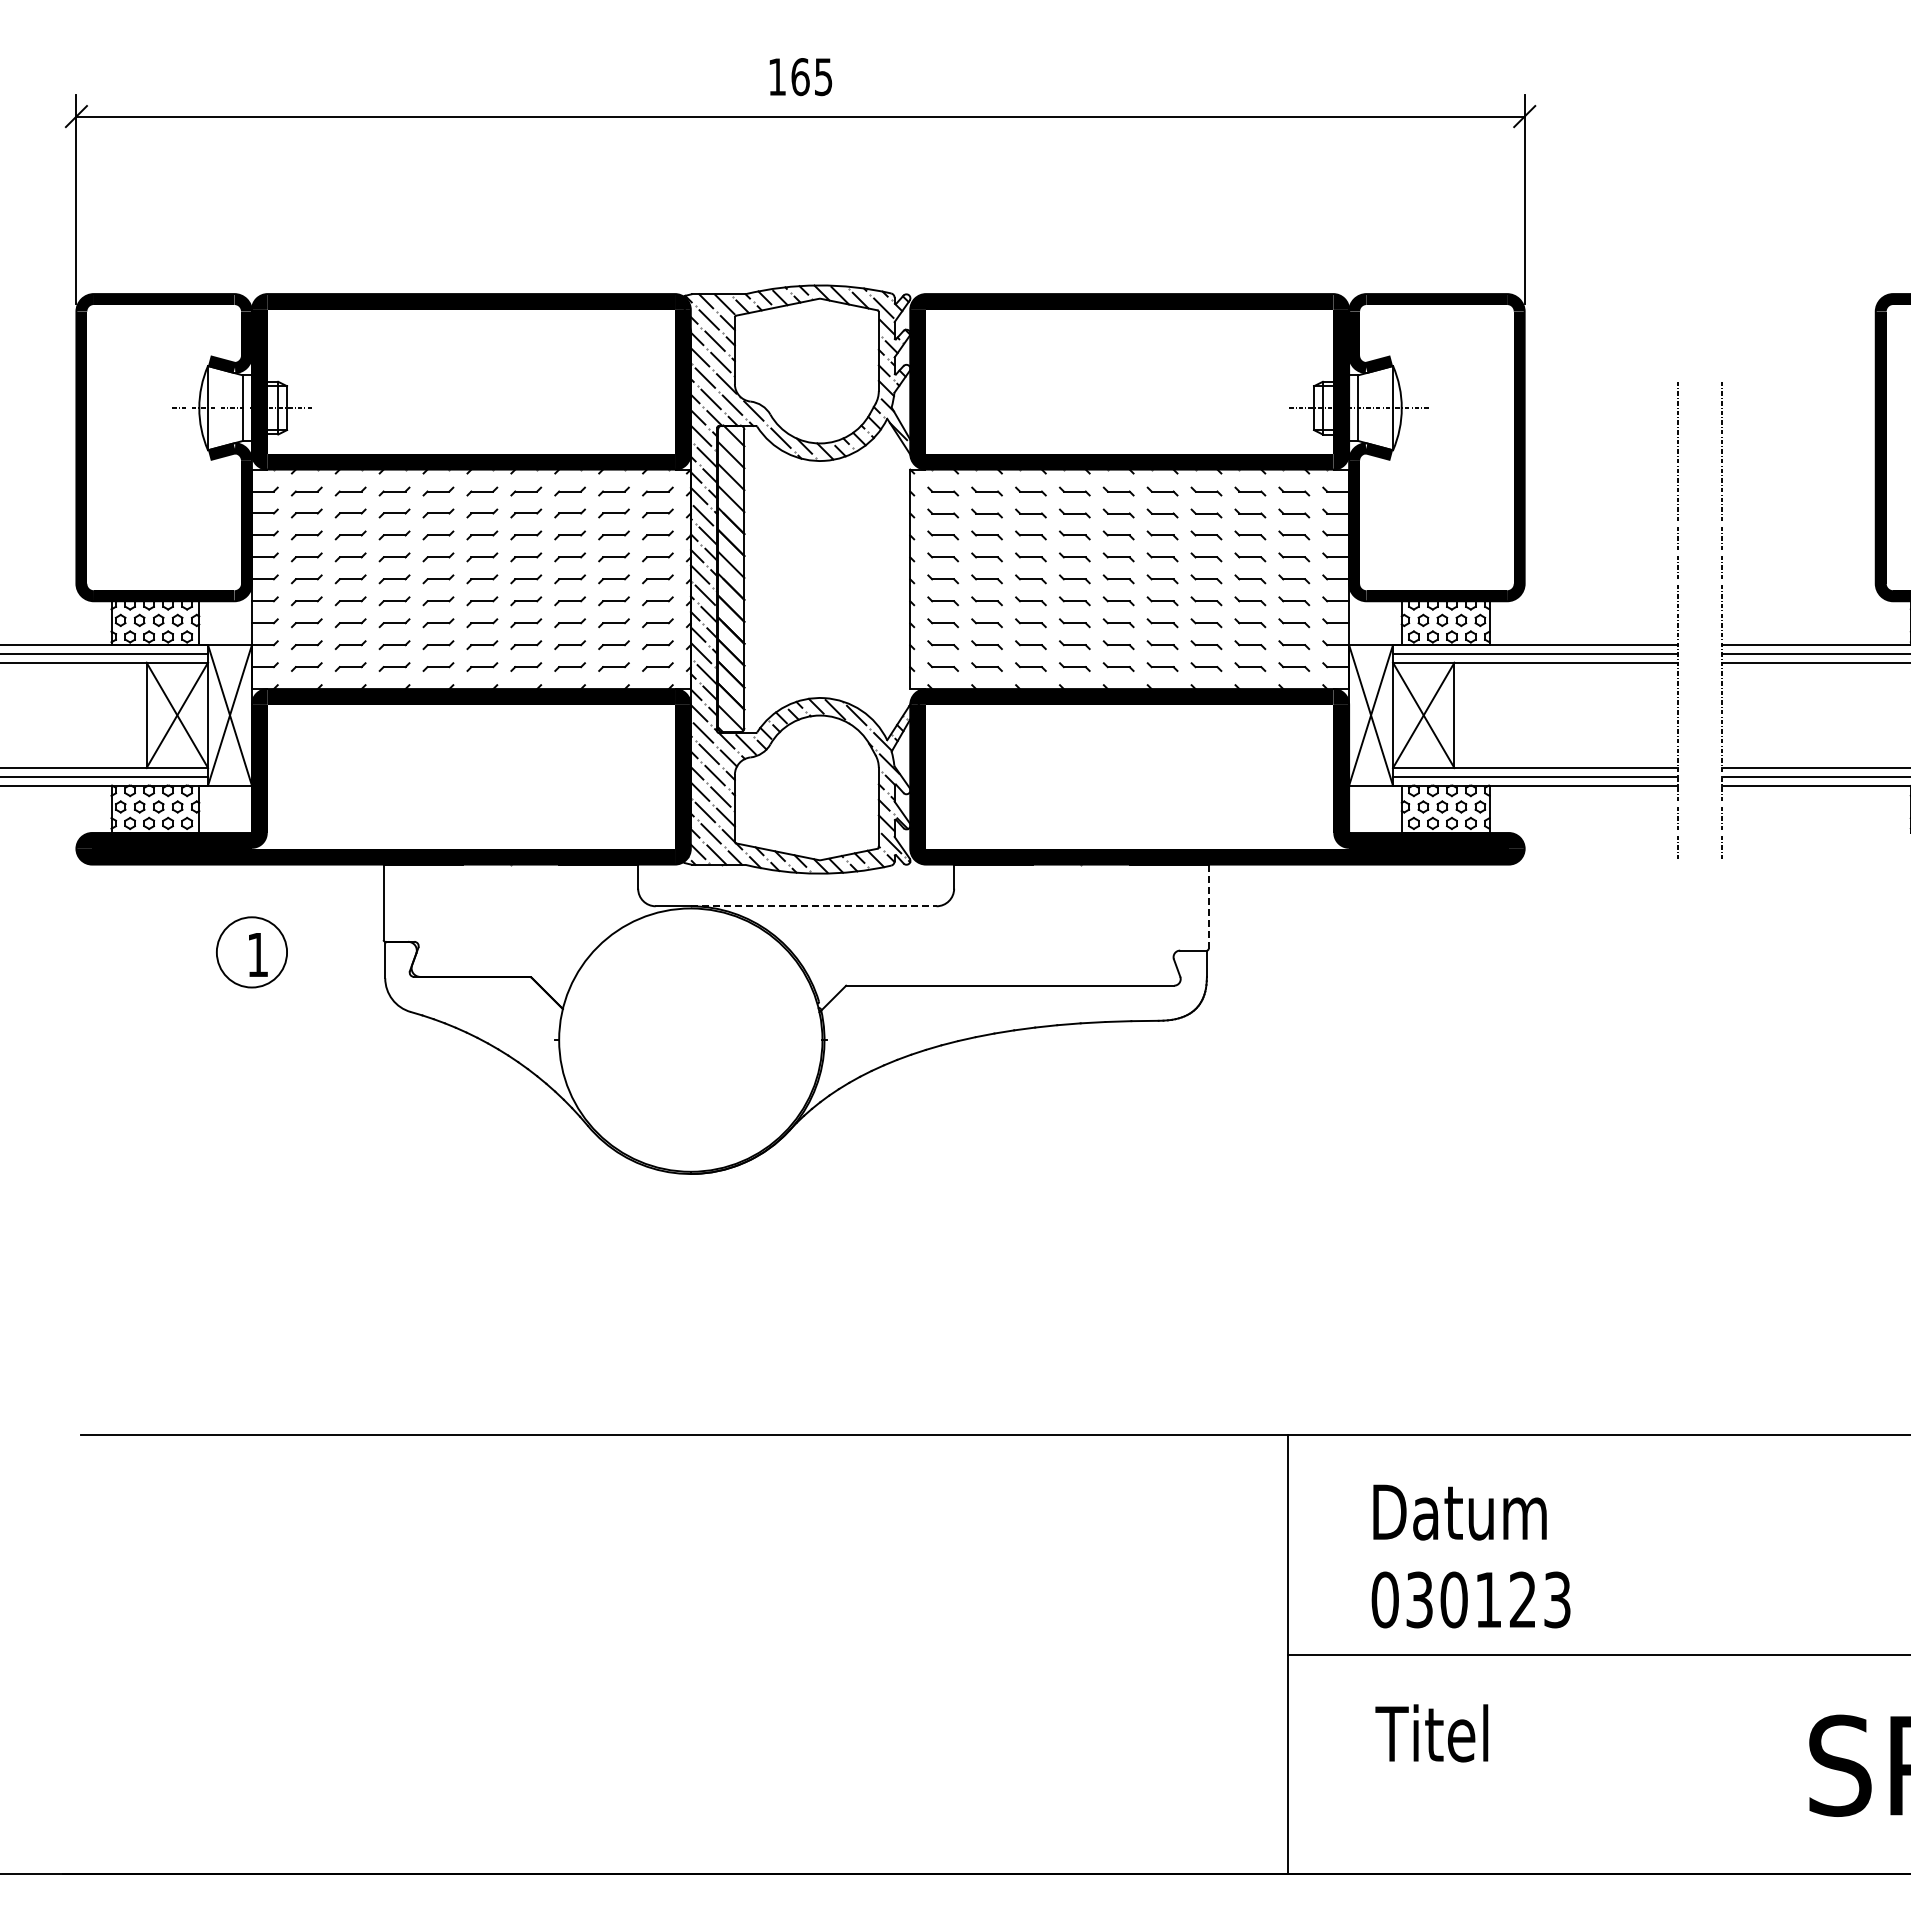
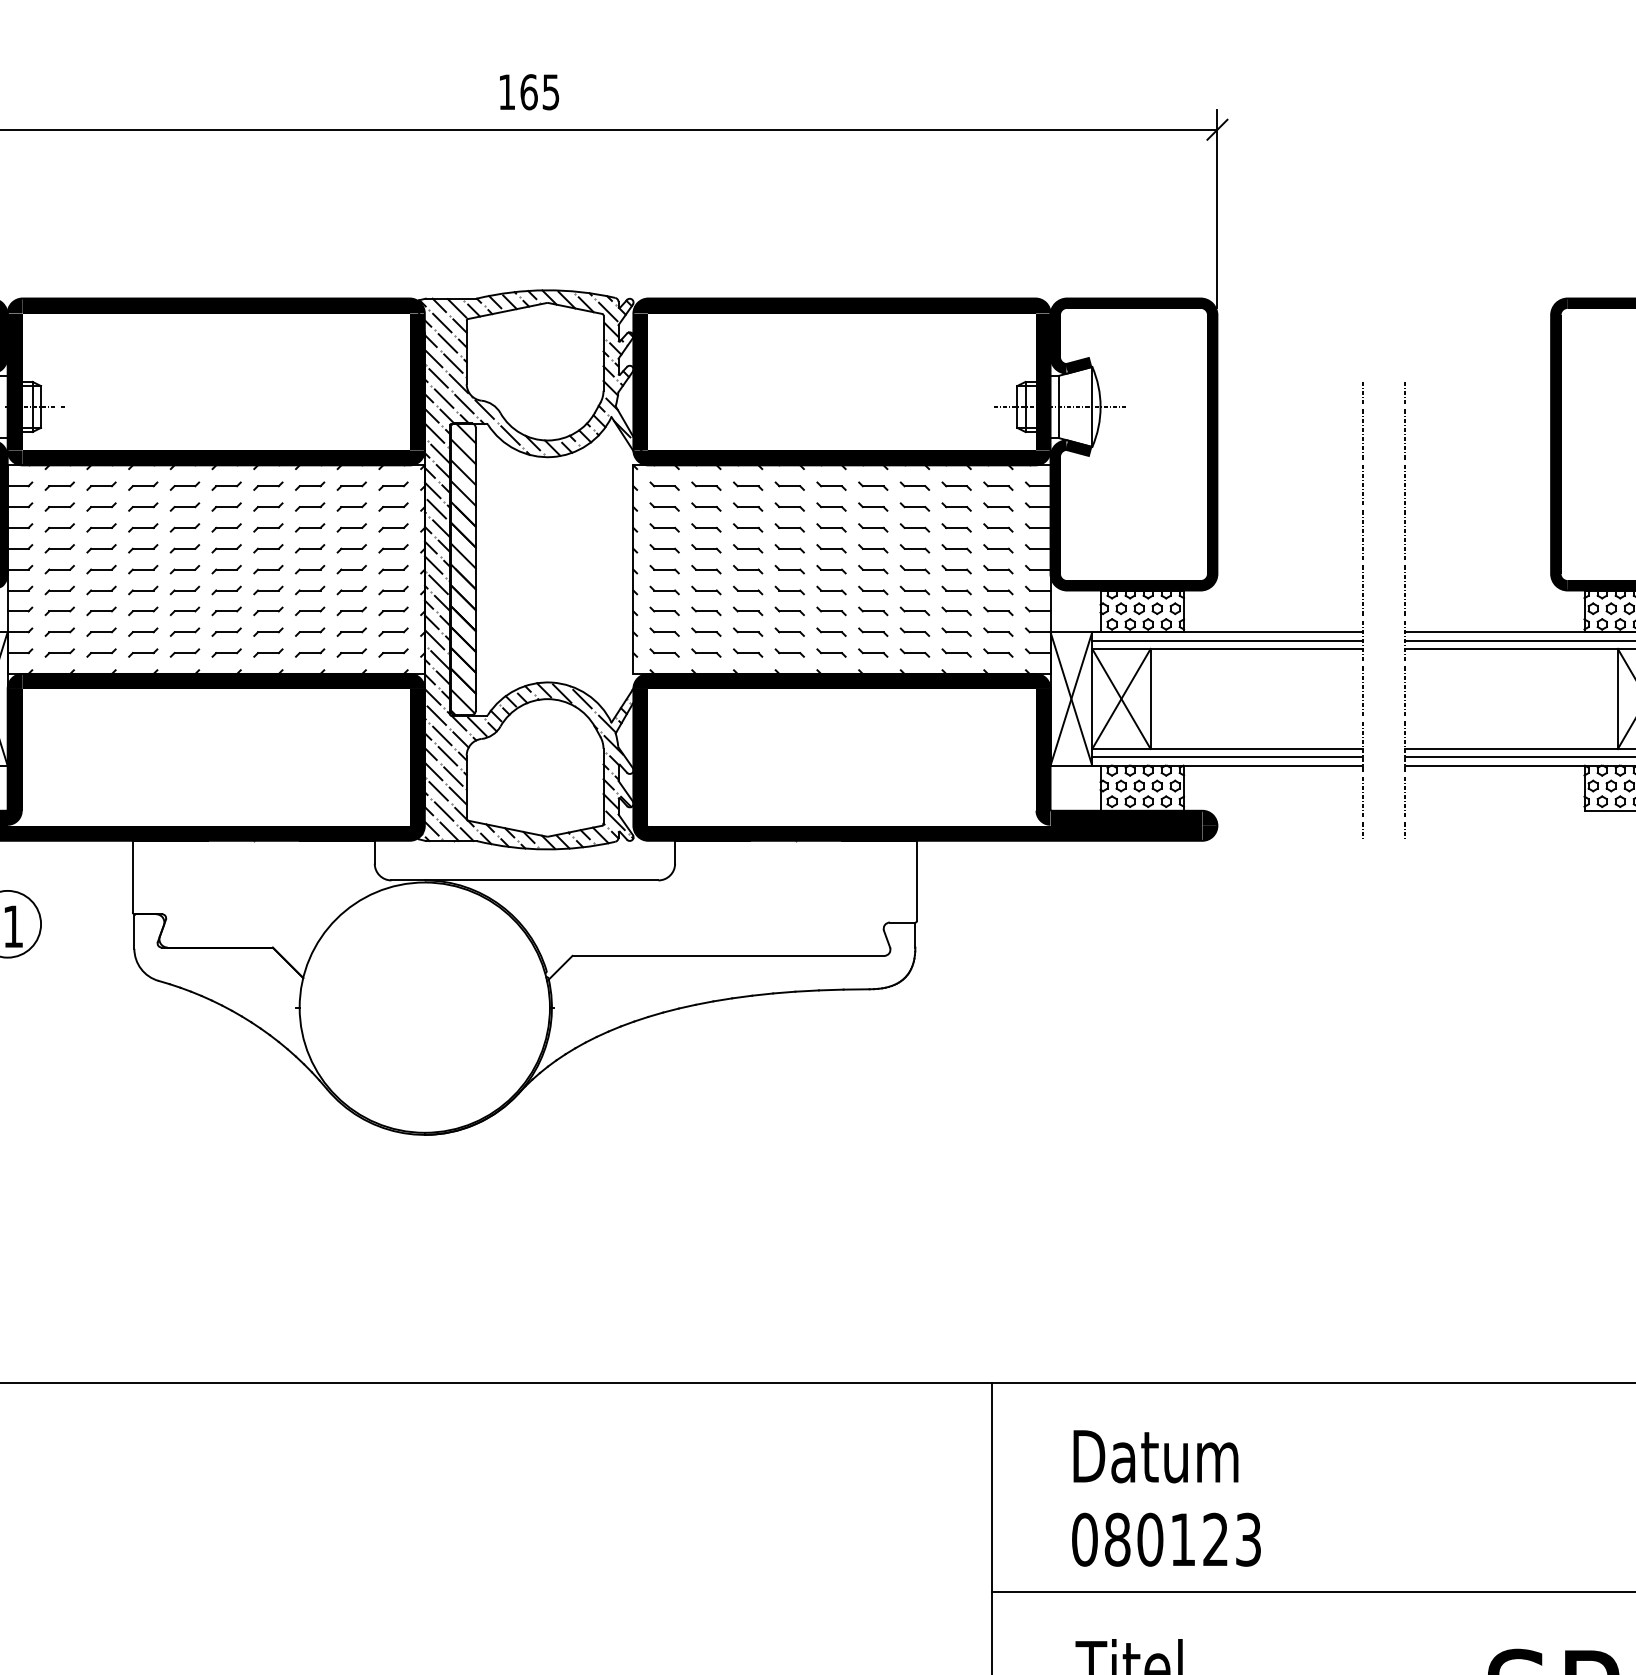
line: (813, 906) -> (541, 880), dashed -> solid
line: (1208, 907) -> (916, 881), dashed -> solid
text: (1419, 1599) -> (1117, 1539), 030123 -> 080123

